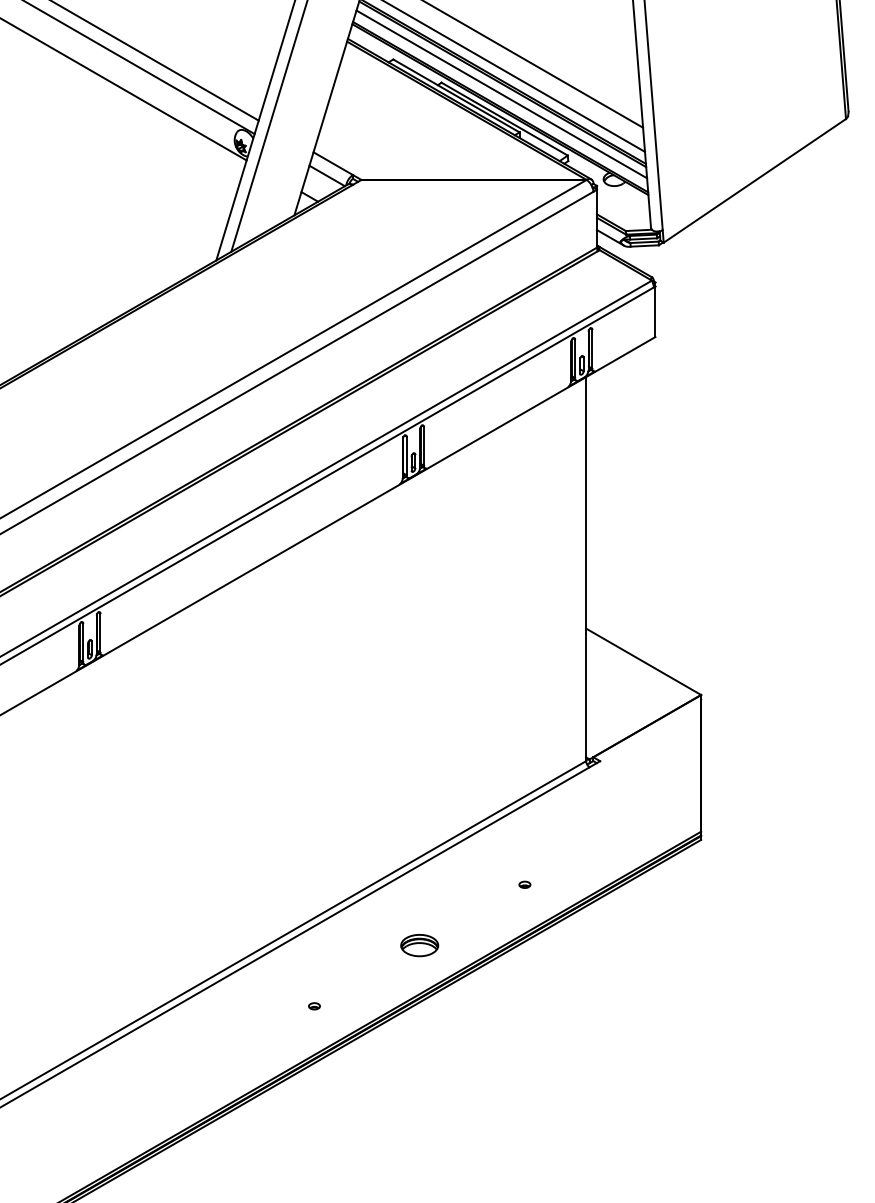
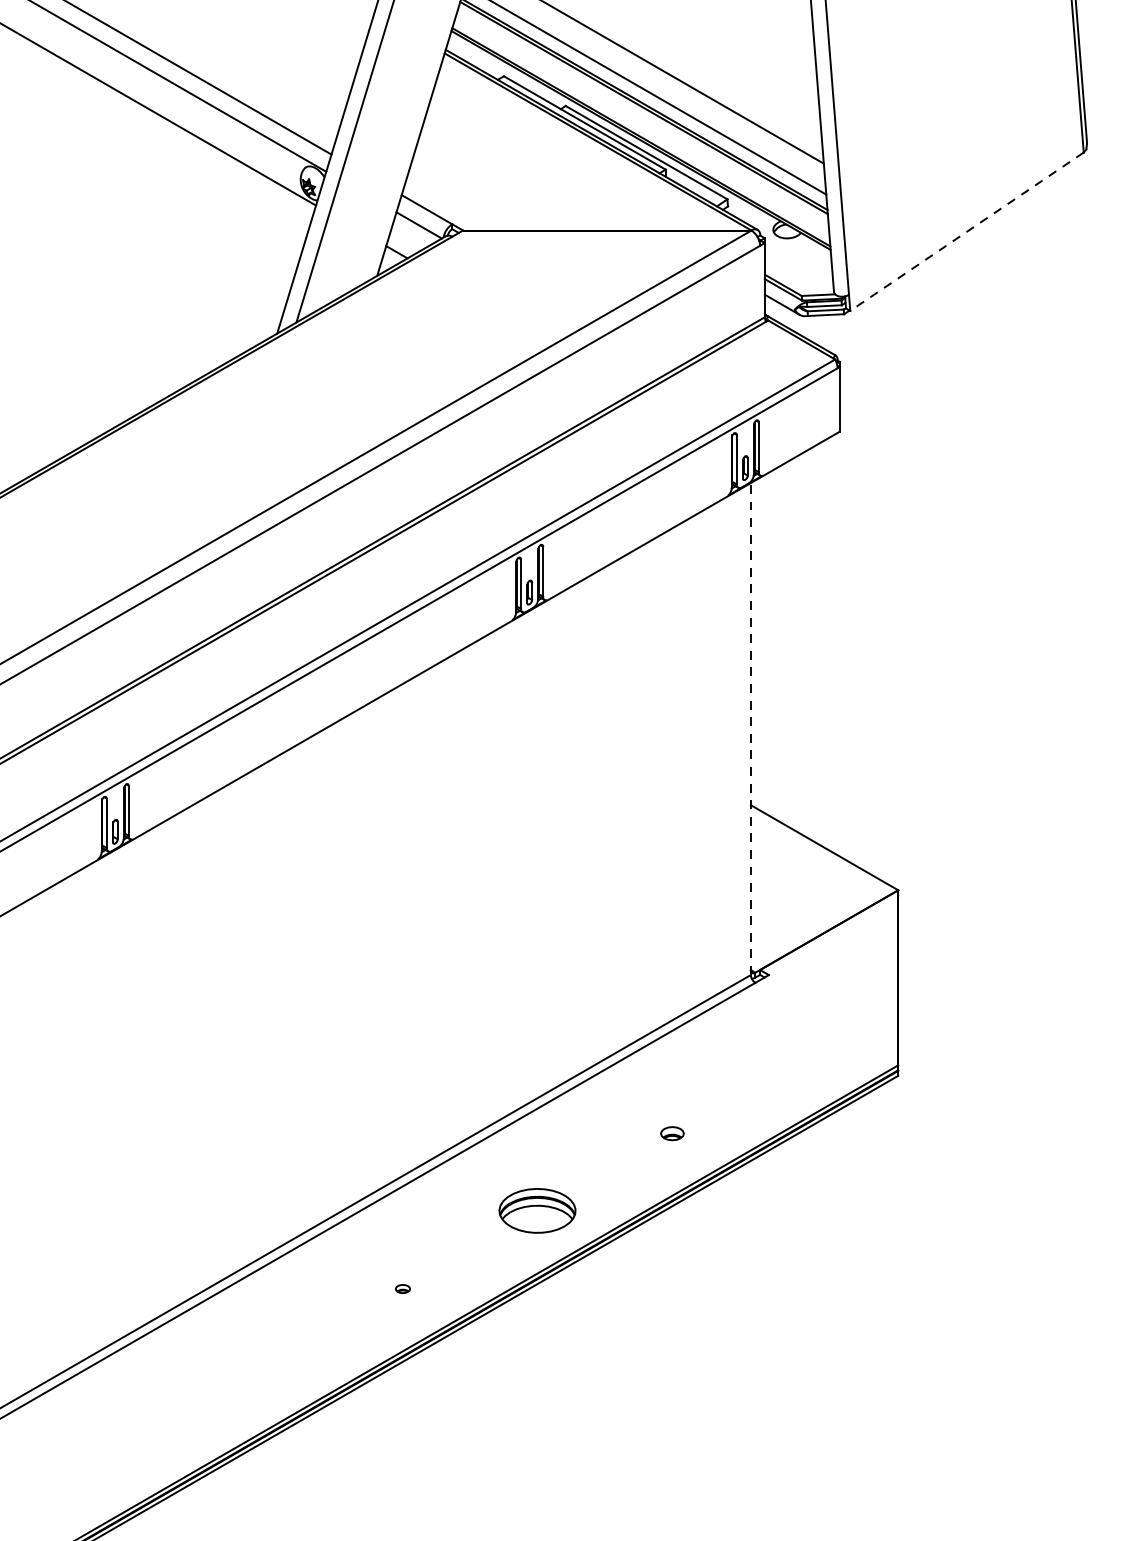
line: (501, 94) -> (642, 121), removed
line: (754, 181) -> (966, 232), solid -> dashed
line: (586, 568) -> (751, 728), solid -> dashed
part: (524, 884) -> (671, 1132), size x1.6
part: (419, 945) -> (537, 1211), size x1.6

